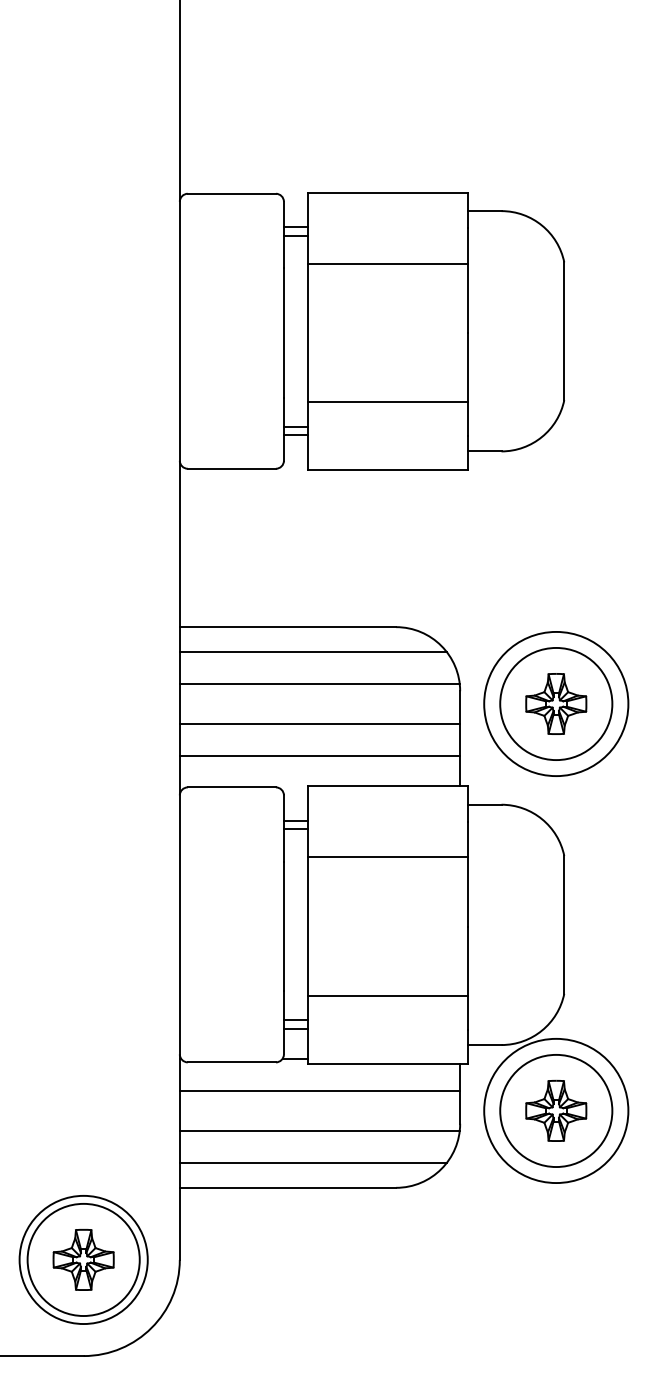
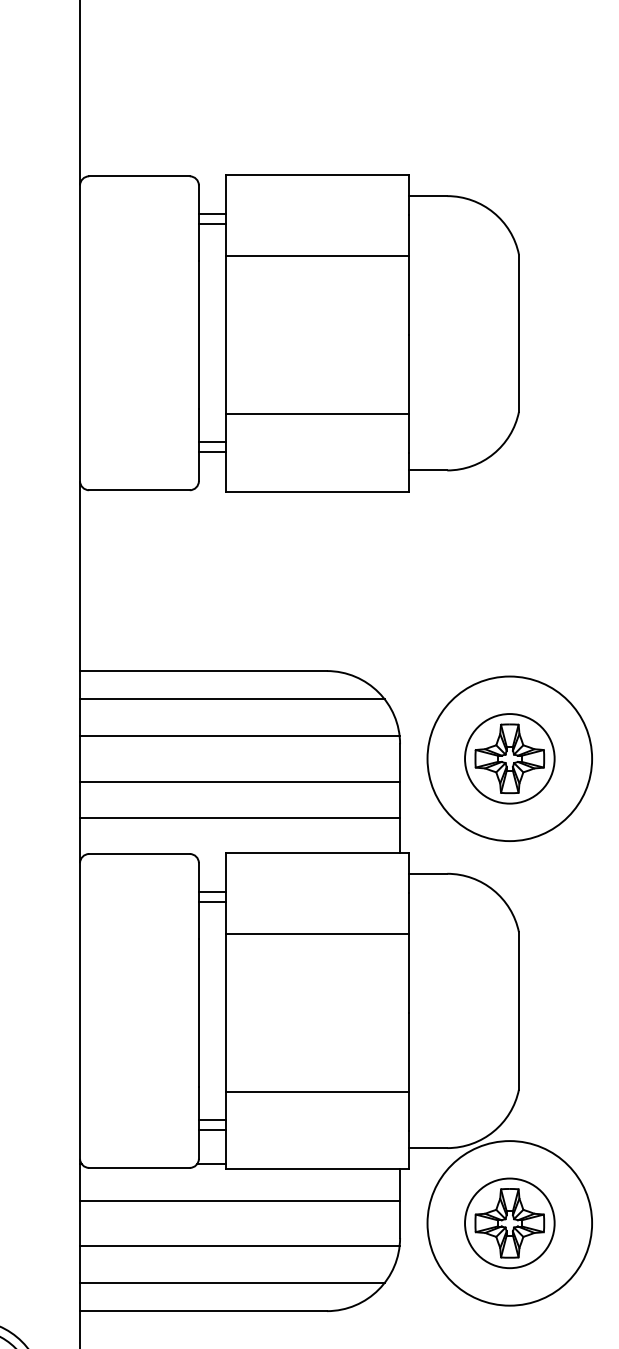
circle: (556, 703) -> (510, 758), size x0.7
circle: (556, 1110) -> (510, 1222), size x0.7

